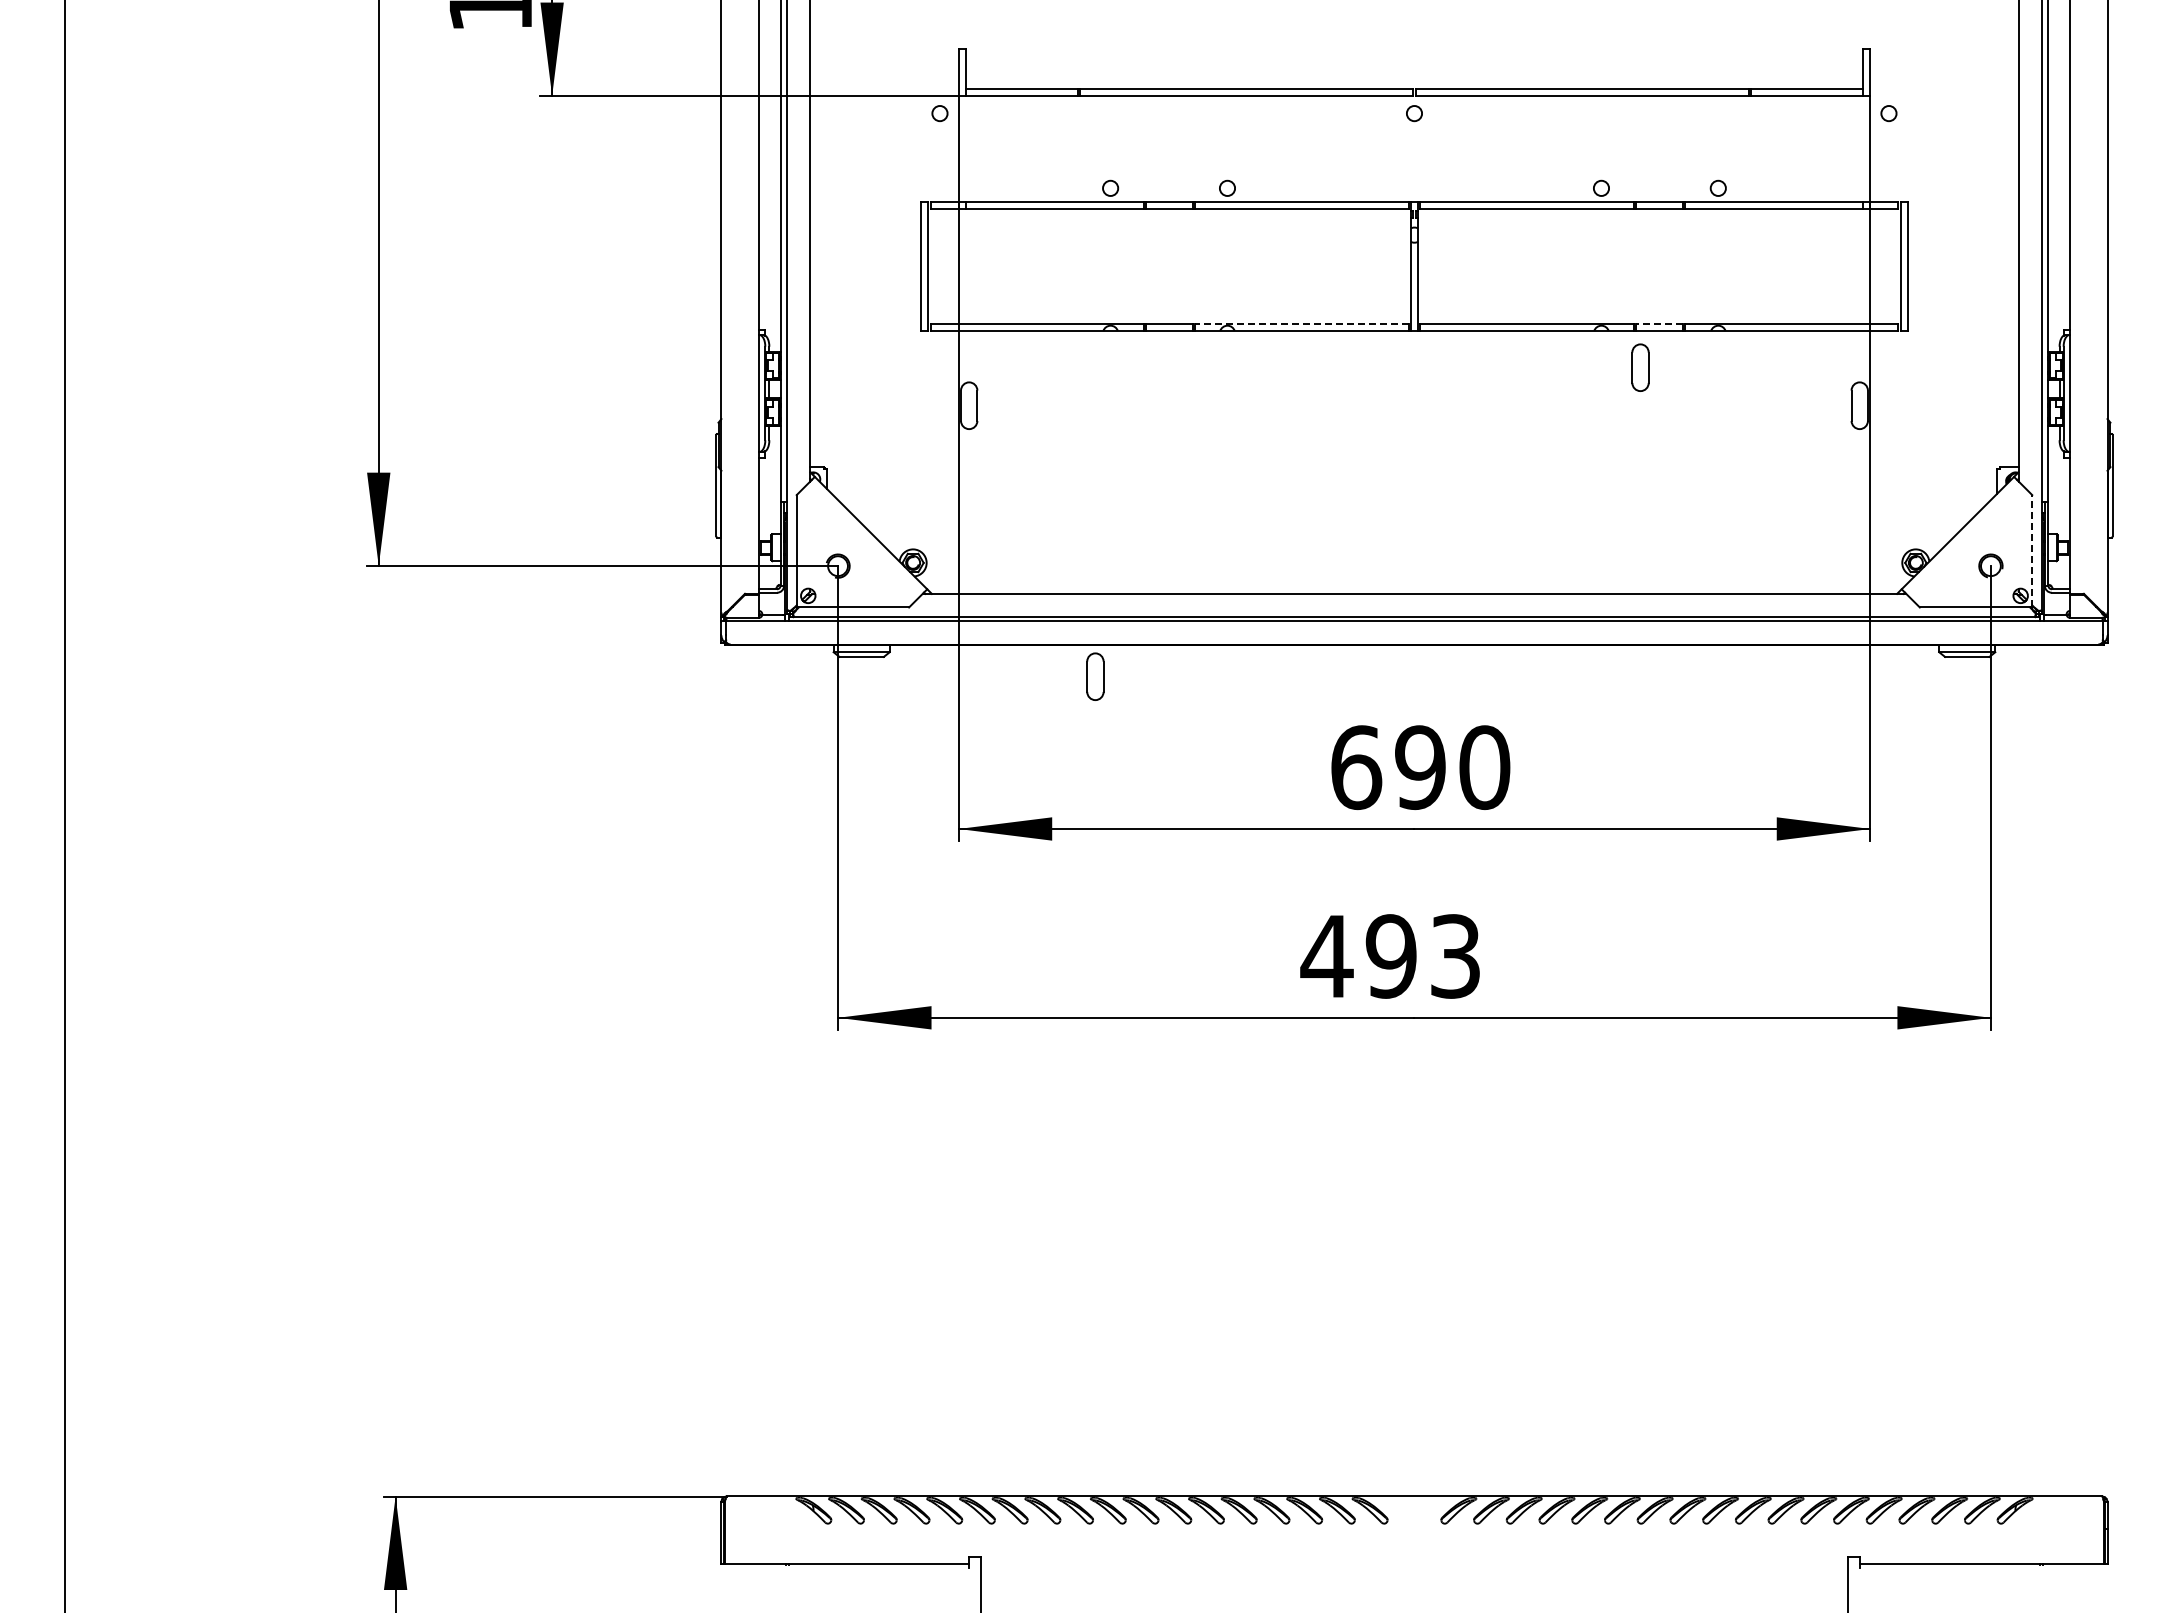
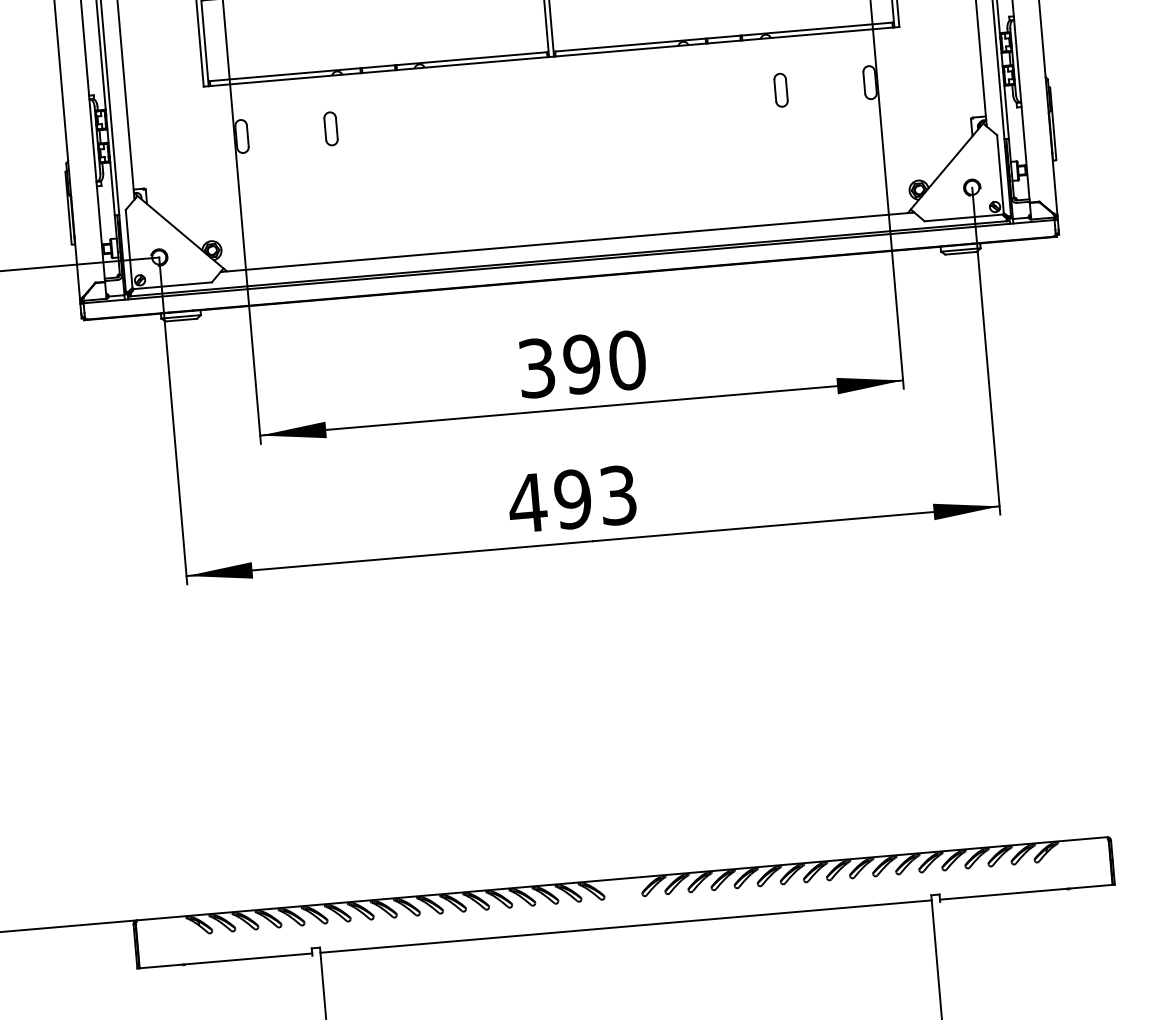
line: (1301, 323) -> (471, 58), dashed -> solid
line: (1658, 323) -> (723, 36), dashed -> solid
part: (1640, 367) -> (781, 90), moved
line: (2032, 550) -> (1000, 174), dashed -> solid
part: (1095, 676) -> (331, 128), moved
text: (1356, 767) -> (537, 368), 690 -> 390
line: (1414, 1564) -> (626, 926), added

